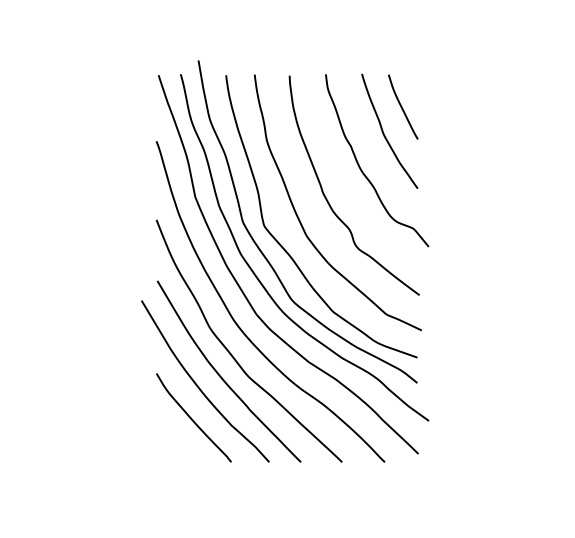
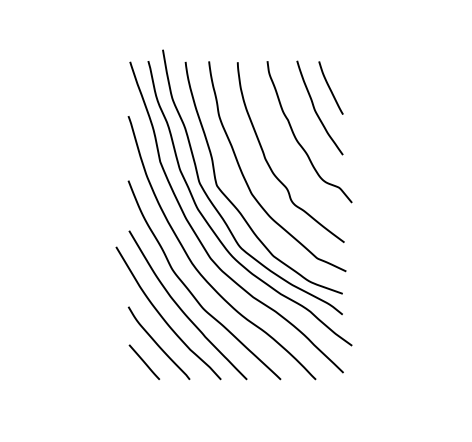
line: (176, 440) -> (144, 361), added

